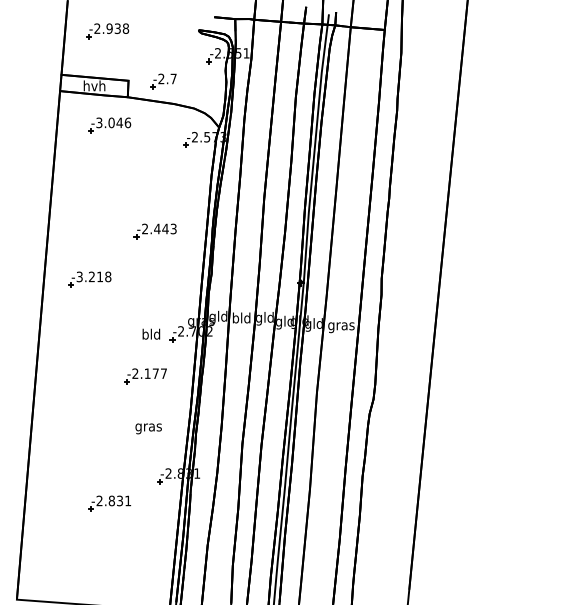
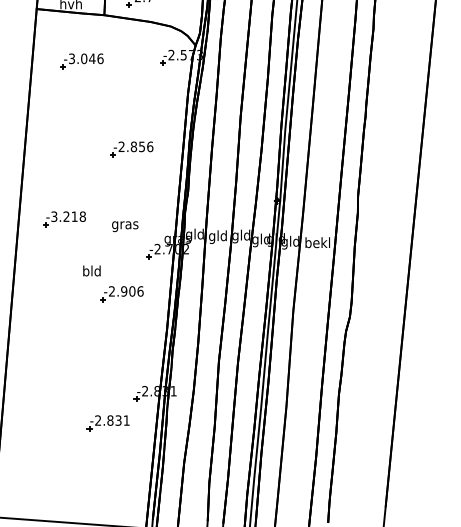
part: (109, 125) -> (82, 61), moved
text: (165, 228) -> (142, 146), -2.443 -> -2.856
part: (89, 279) -> (64, 219), moved
text: (235, 319) -> (211, 237), bld -> gld
text: (341, 326) -> (317, 244), gras -> bekl
text: (151, 333) -> (92, 270), moved
text: (155, 373) -> (132, 291), -2.177 -> -2.906
text: (148, 428) -> (125, 226), moved
part: (109, 503) -> (108, 423), moved

